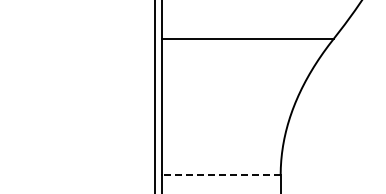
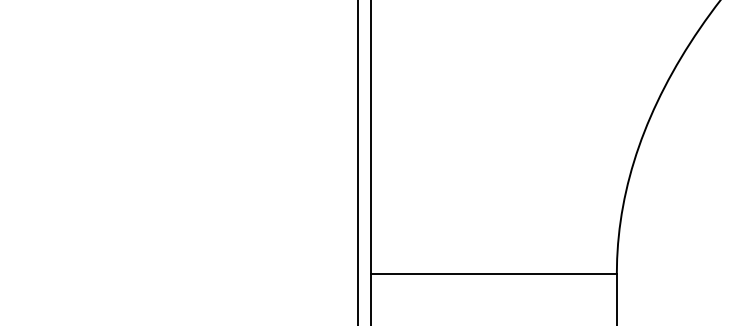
line: (220, 174) -> (492, 272), dashed -> solid

